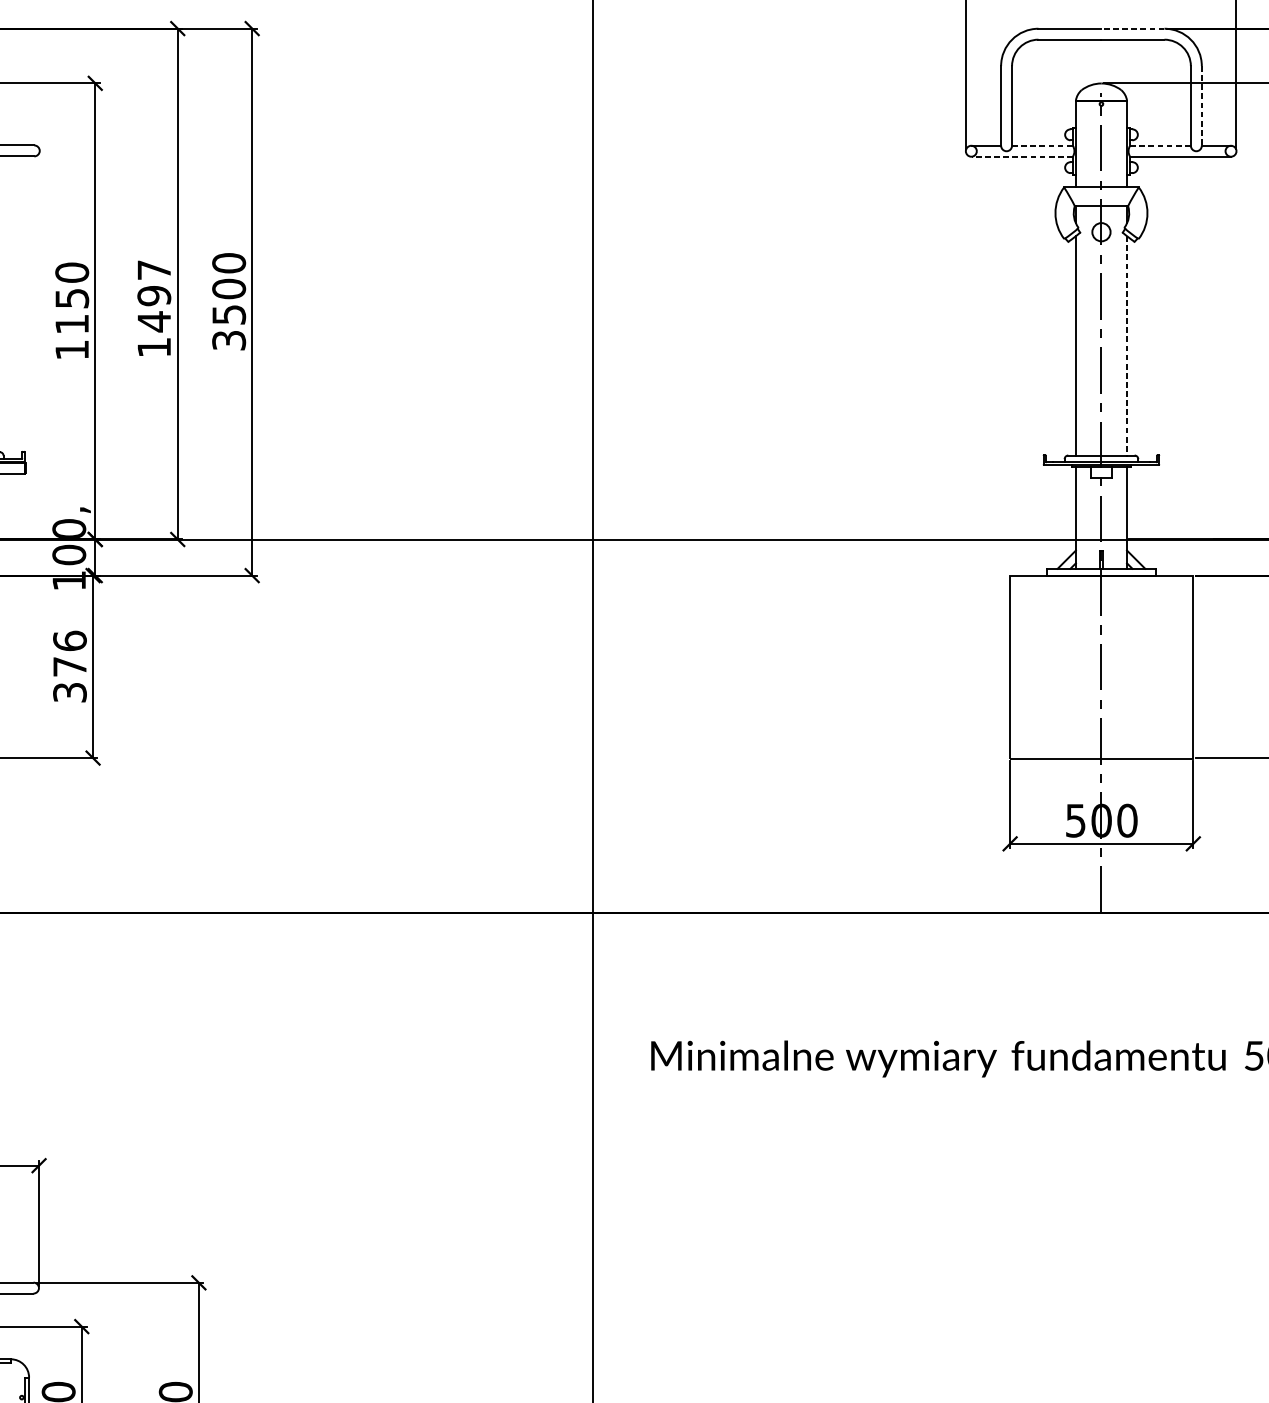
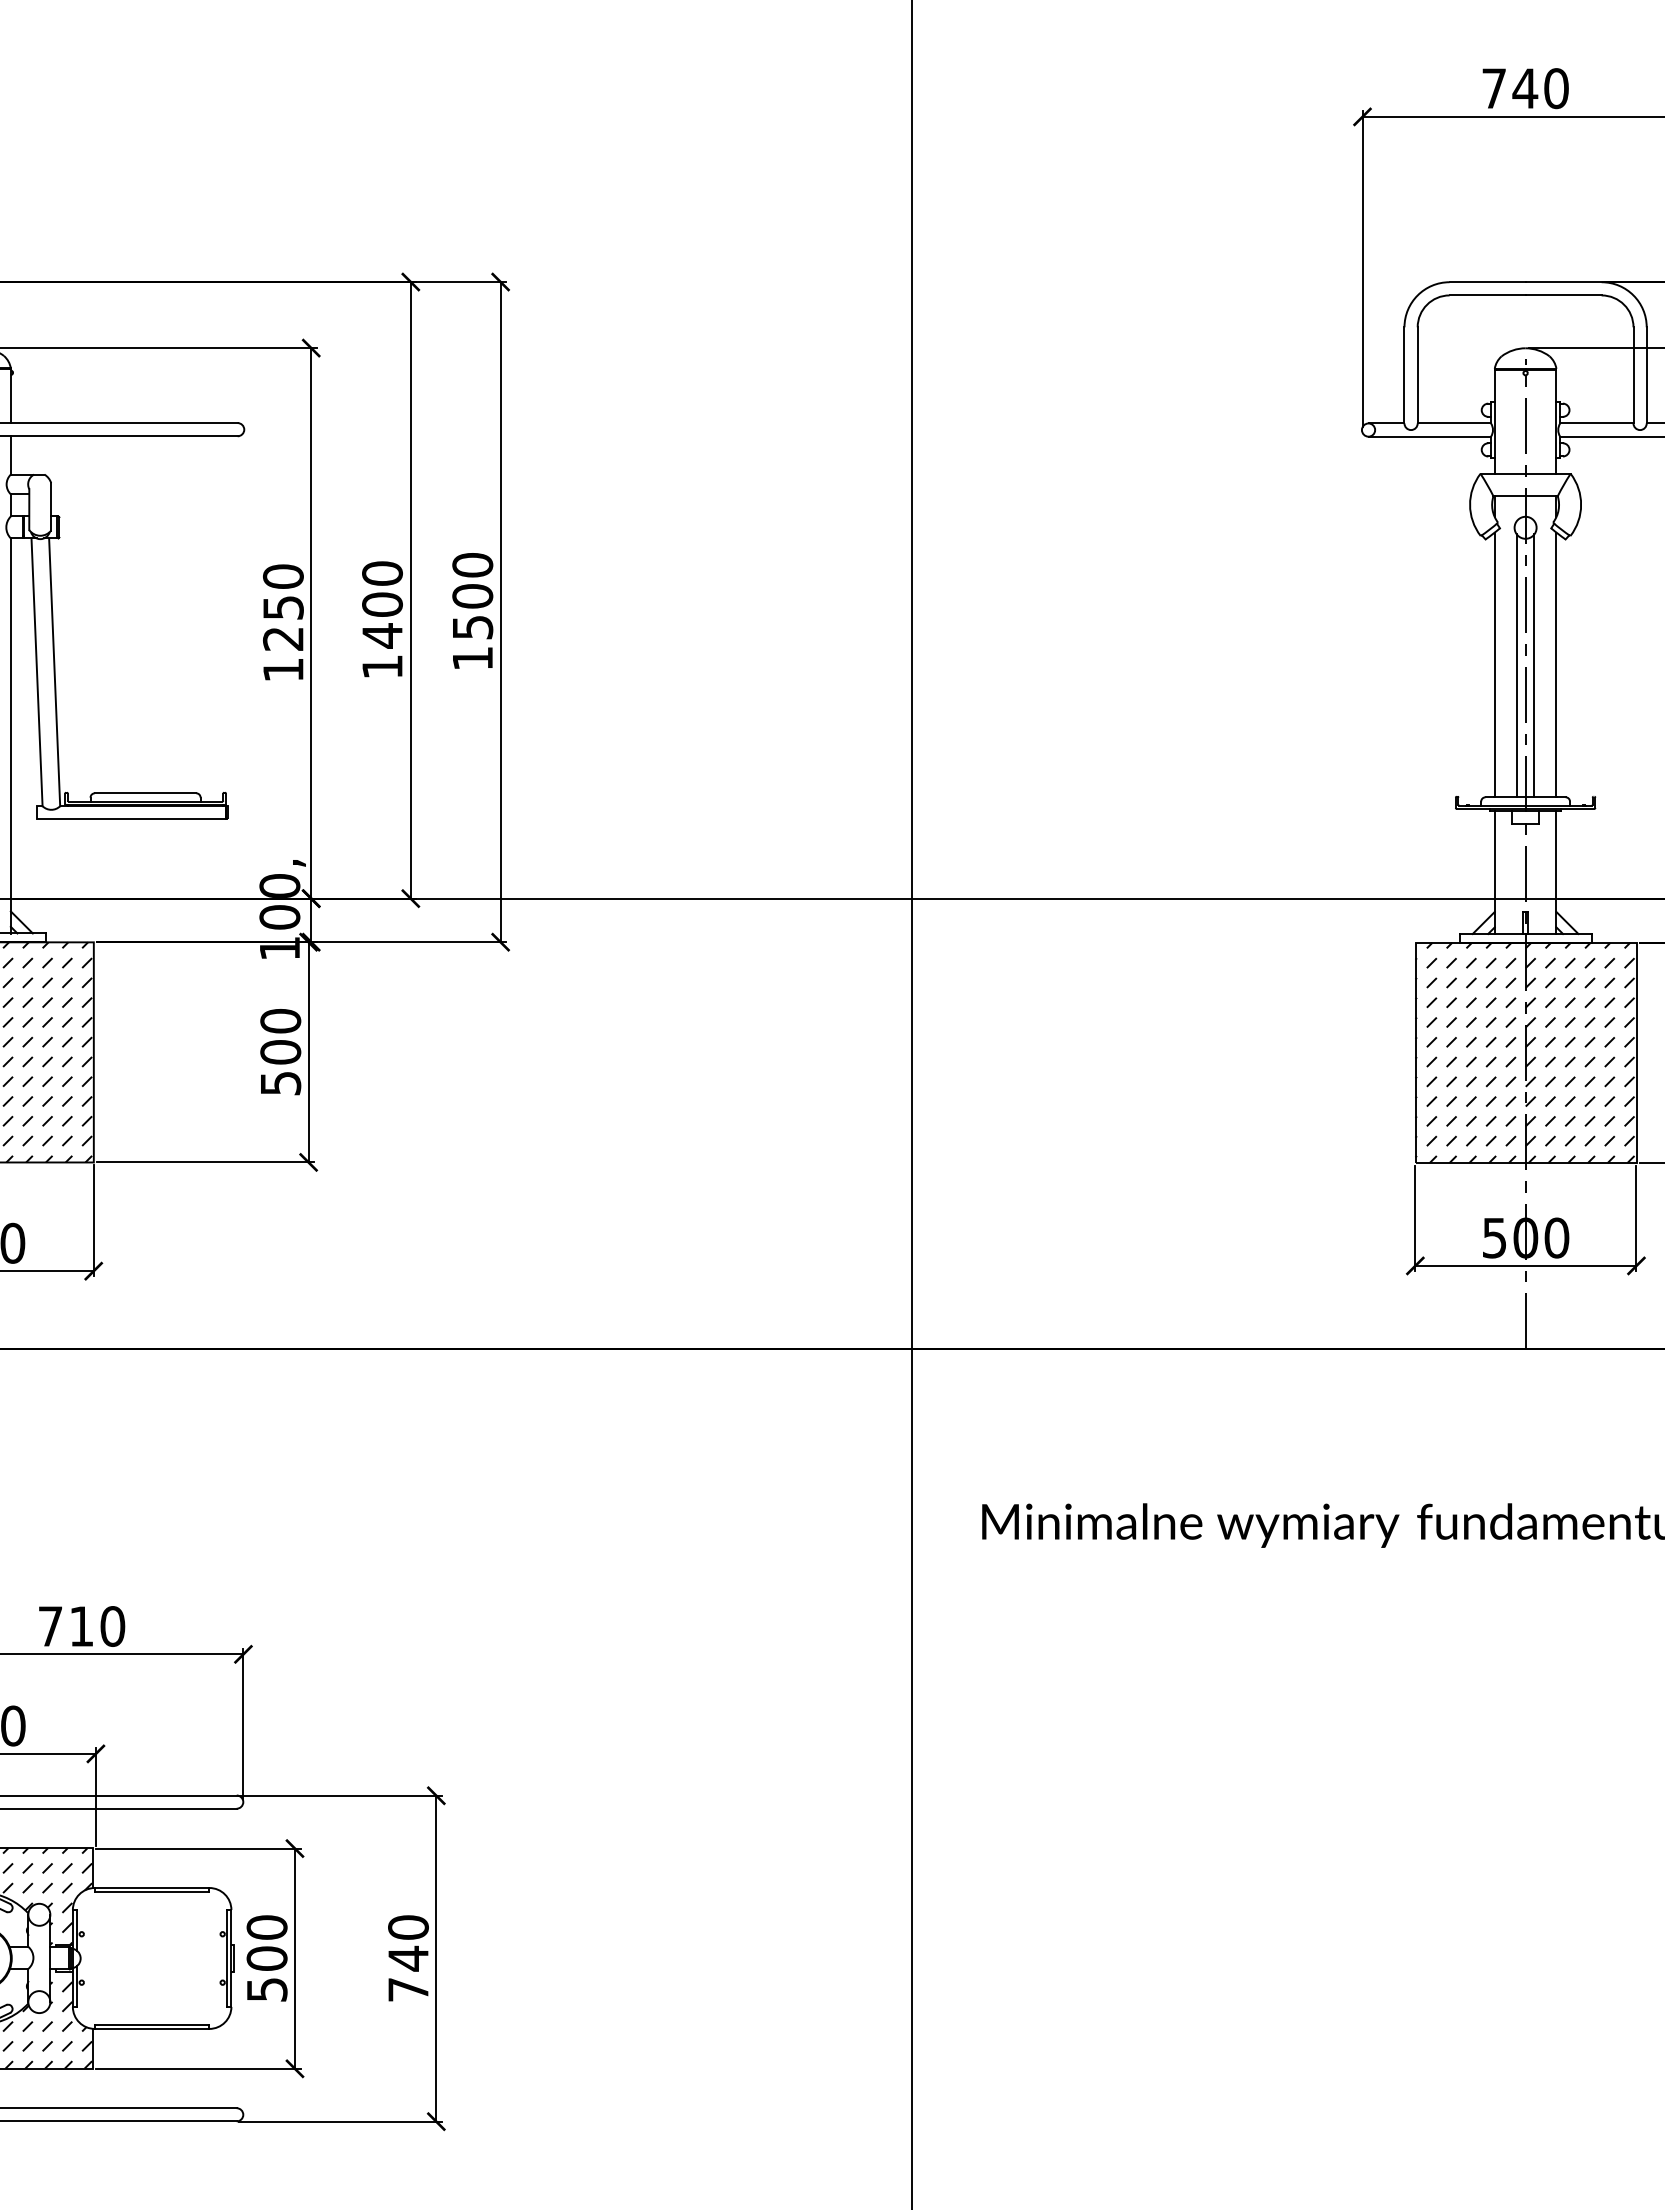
line: (1132, 28) -> (1563, 282), dashed -> solid
line: (1201, 106) -> (1646, 375), dashed -> solid
line: (1042, 145) -> (1454, 423), dashed -> solid
line: (1160, 145) -> (1596, 423), dashed -> solid
line: (1022, 156) -> (1430, 436), dashed -> solid
text: (154, 283) -> (382, 589), 1497 -> 1400
text: (71, 323) -> (282, 638), 1150 -> 1250
text: (228, 340) -> (472, 658), 3500 -> 1500
line: (1093, 346) -> (1516, 665), added
line: (1108, 346) -> (1534, 665), added
line: (1127, 346) -> (1556, 665), dashed -> solid
text: (69, 666) -> (280, 1051), 376 -> 500
hatch: (1100, 666) -> (1524, 1052), added

